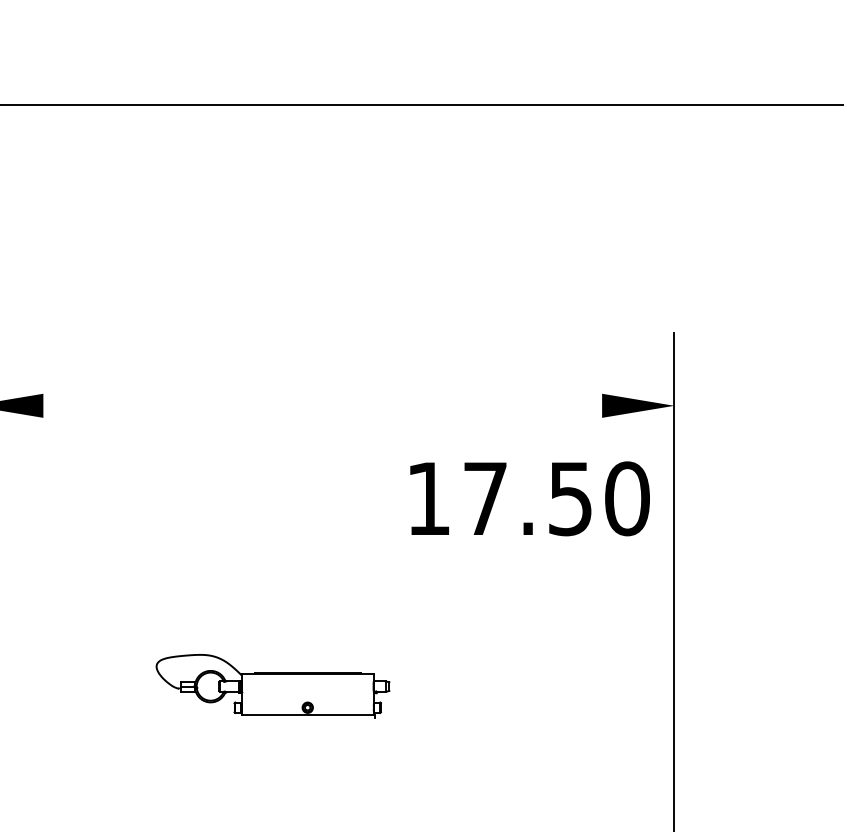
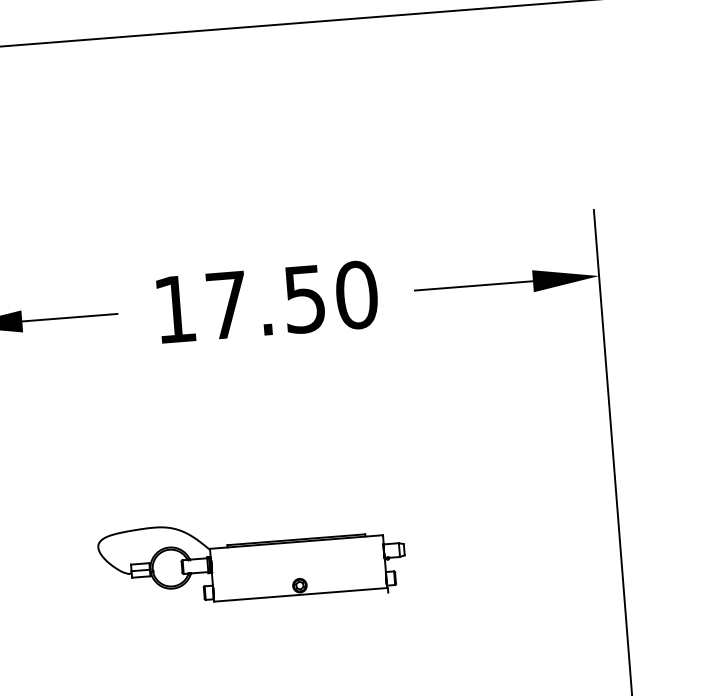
line: (95, 405) -> (69, 317), added
line: (537, 405) -> (473, 285), added
text: (529, 498) -> (267, 301), moved
part: (272, 686) -> (251, 561), size x1.43

